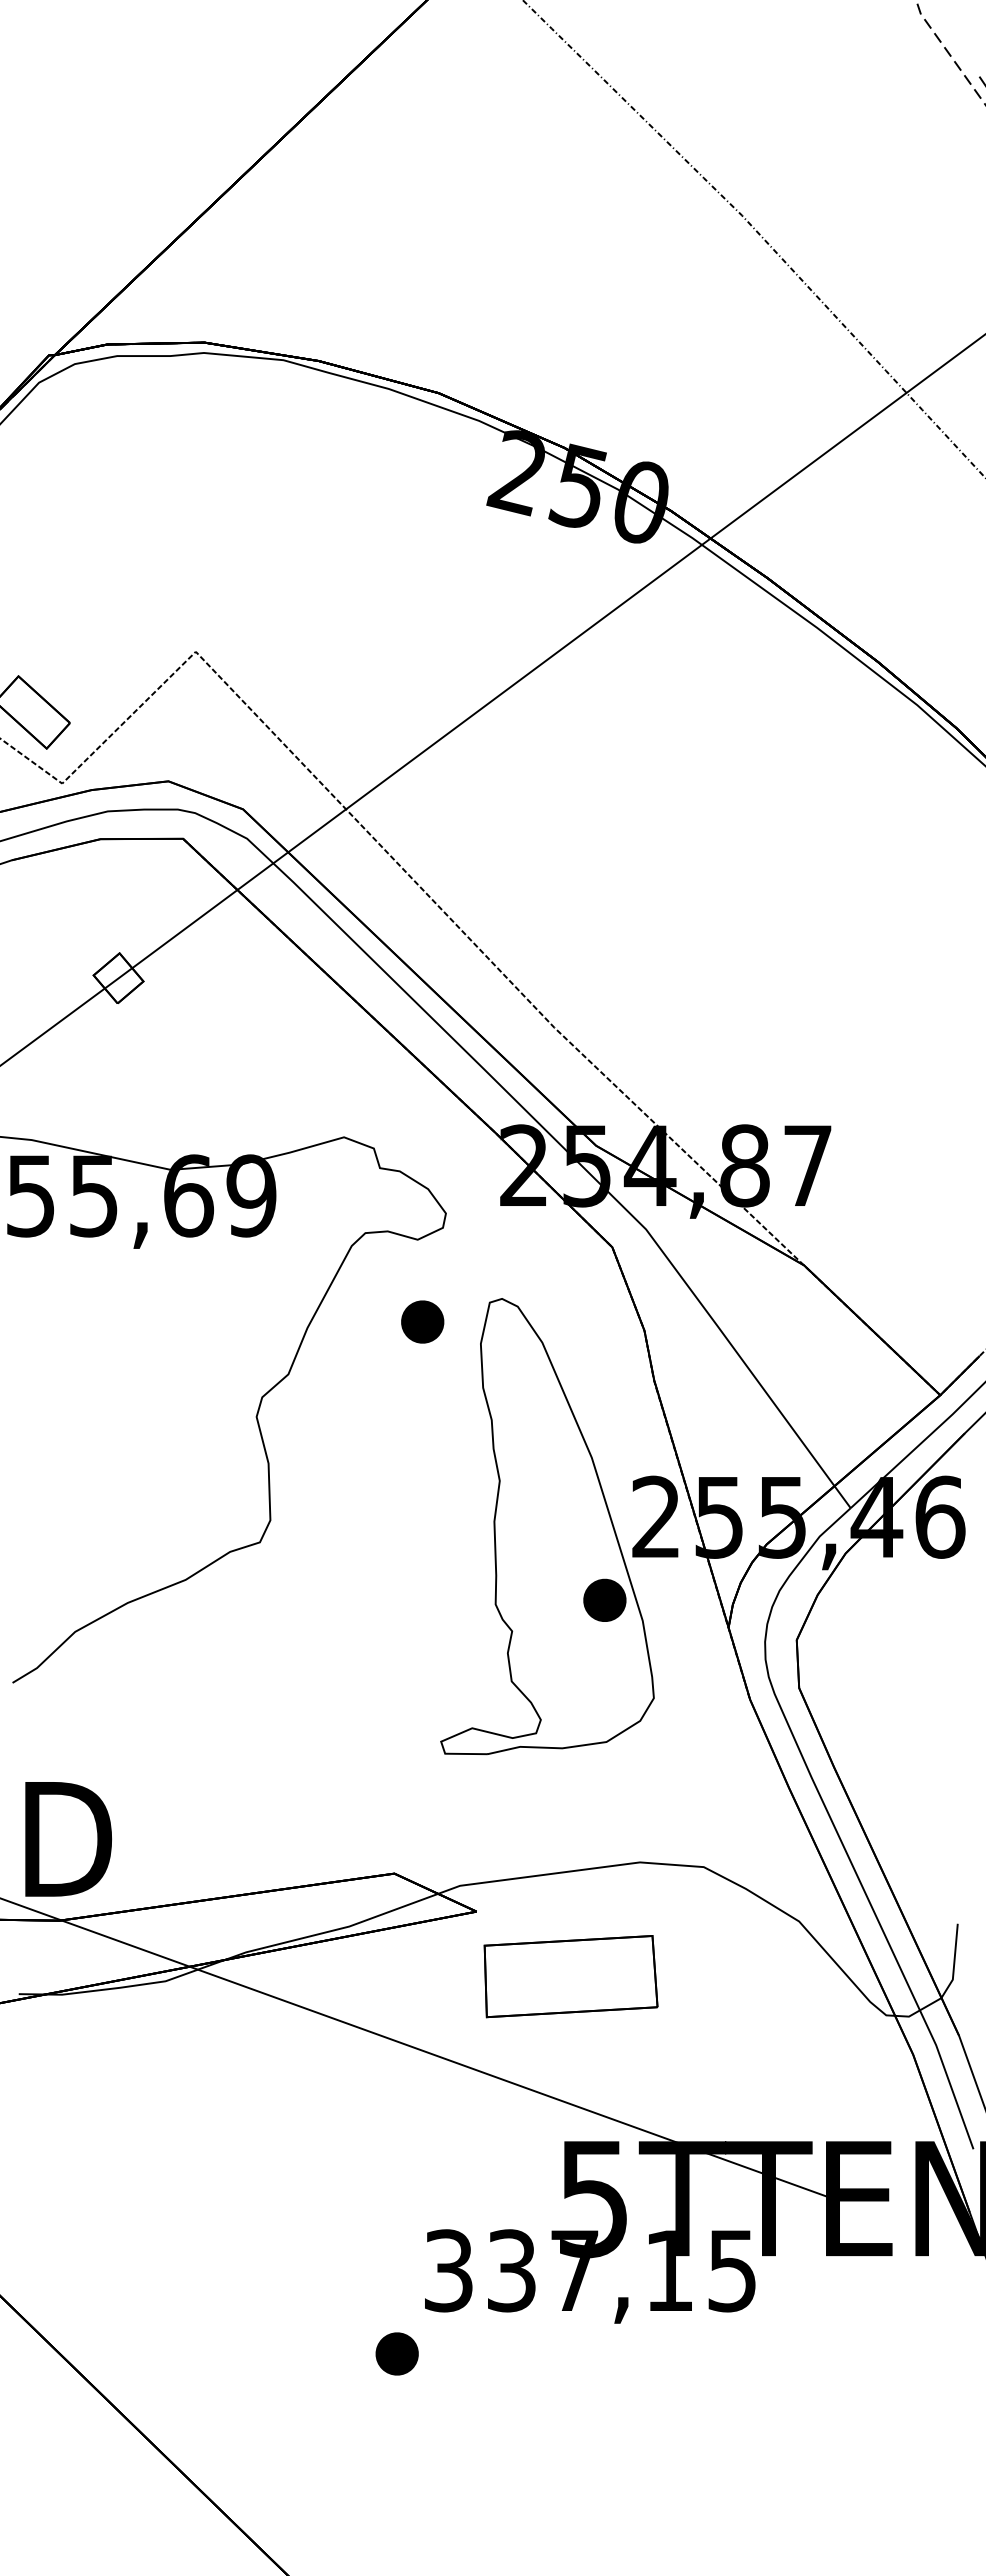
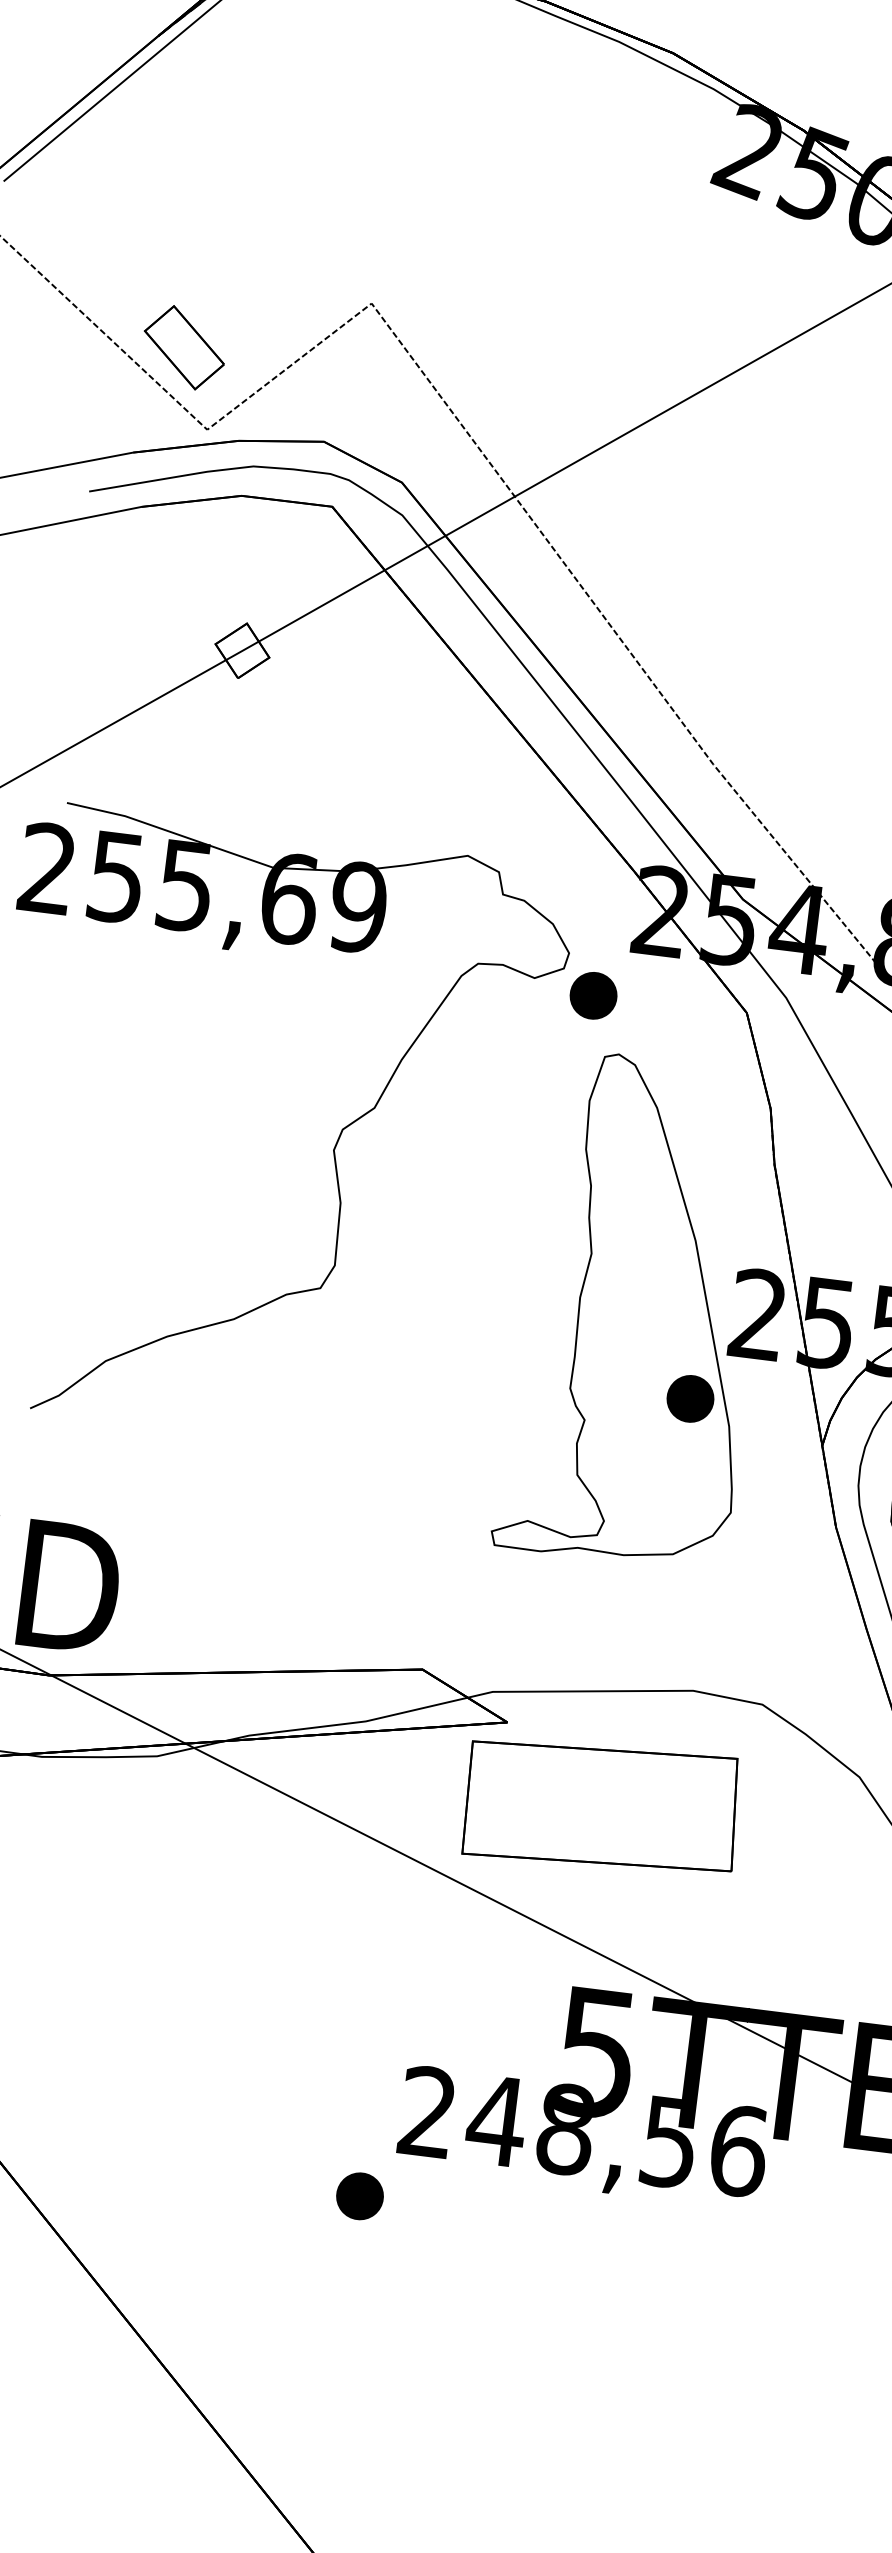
part: (422, 1321) -> (593, 995), moved
part: (570, 1976) -> (601, 1806), size x1.43
text: (590, 2270) -> (583, 2131), 337,15 -> 248,56

